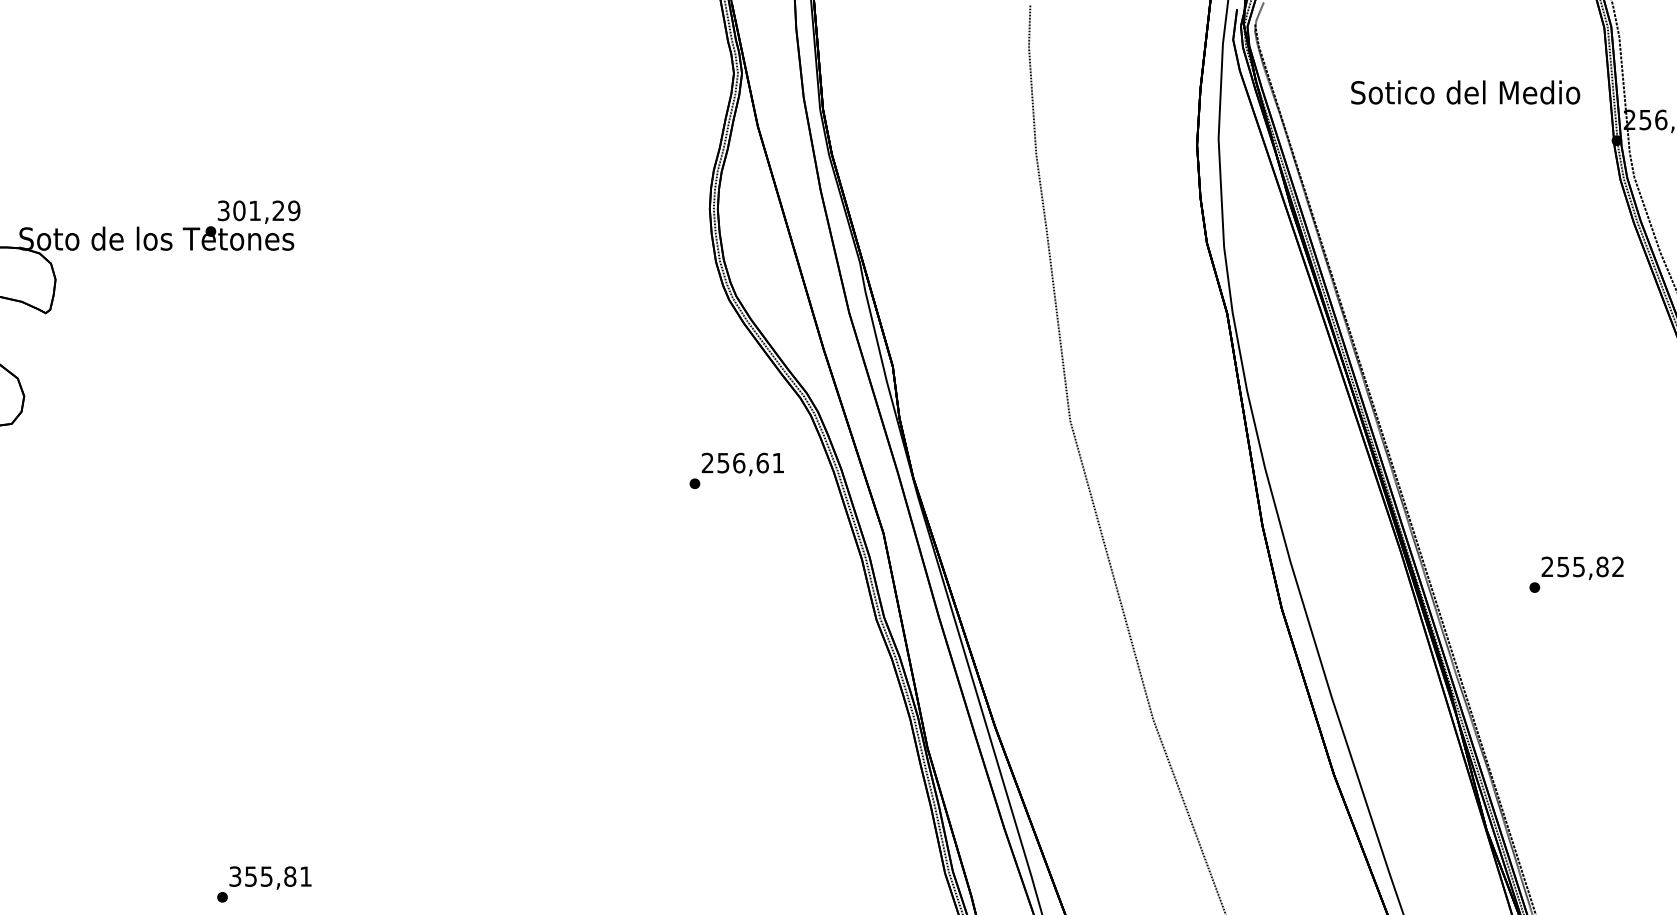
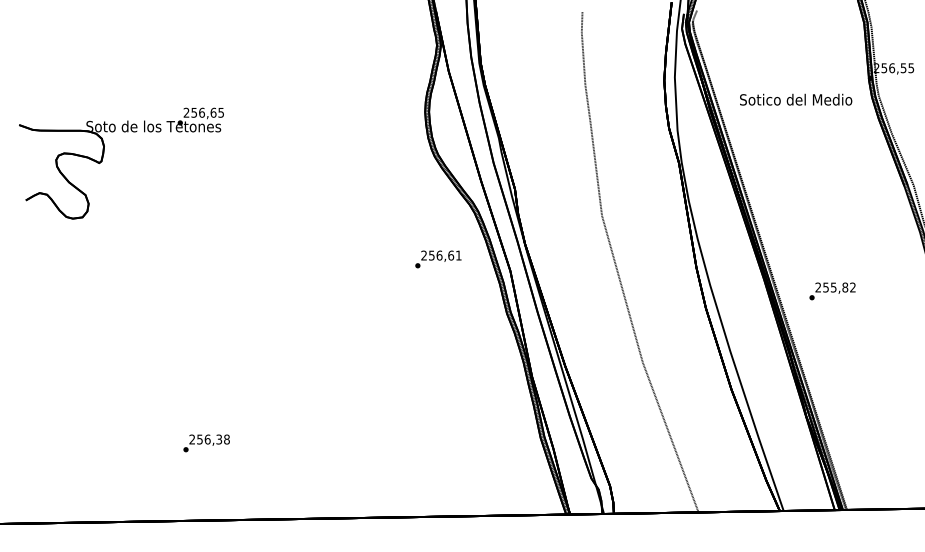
text: (1466, 92) -> (796, 99), moved
text: (258, 210) -> (203, 112), 301,29 -> 256,65
text: (736, 471) -> (438, 259), moved
text: (1576, 574) -> (832, 291), moved
text: (270, 876) -> (209, 439), 355,81 -> 256,38

